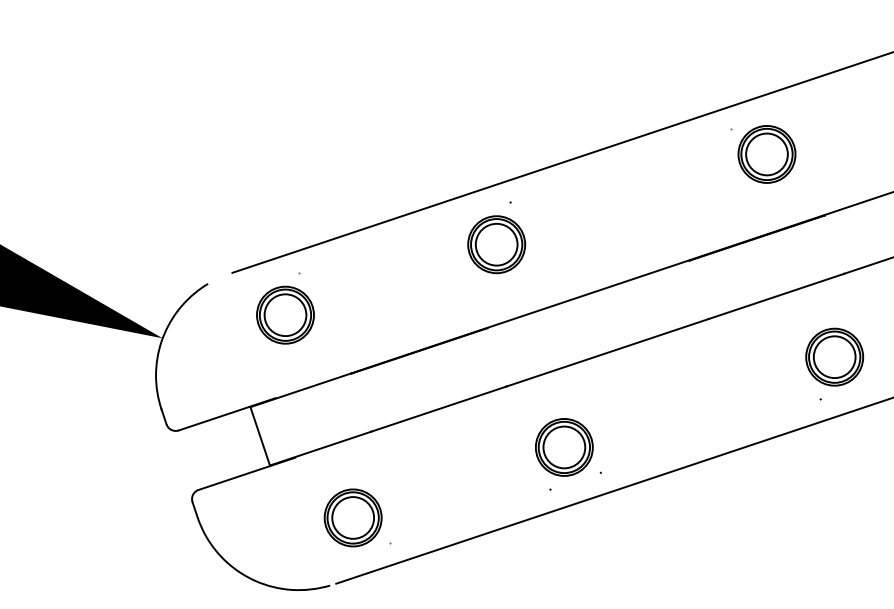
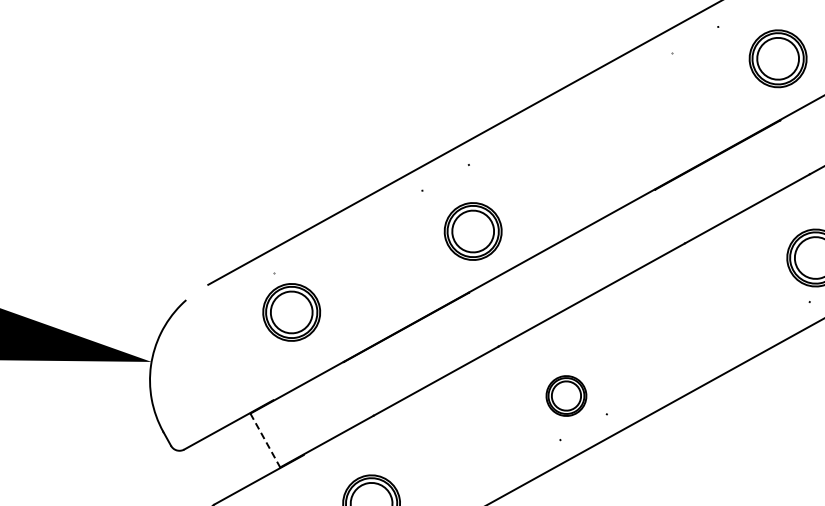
part: (766, 154) -> (777, 58), moved
part: (496, 244) -> (472, 231), moved
part: (285, 314) -> (291, 311), moved
line: (260, 437) -> (265, 441), solid -> dashed
part: (564, 447) -> (566, 396), size x0.7

